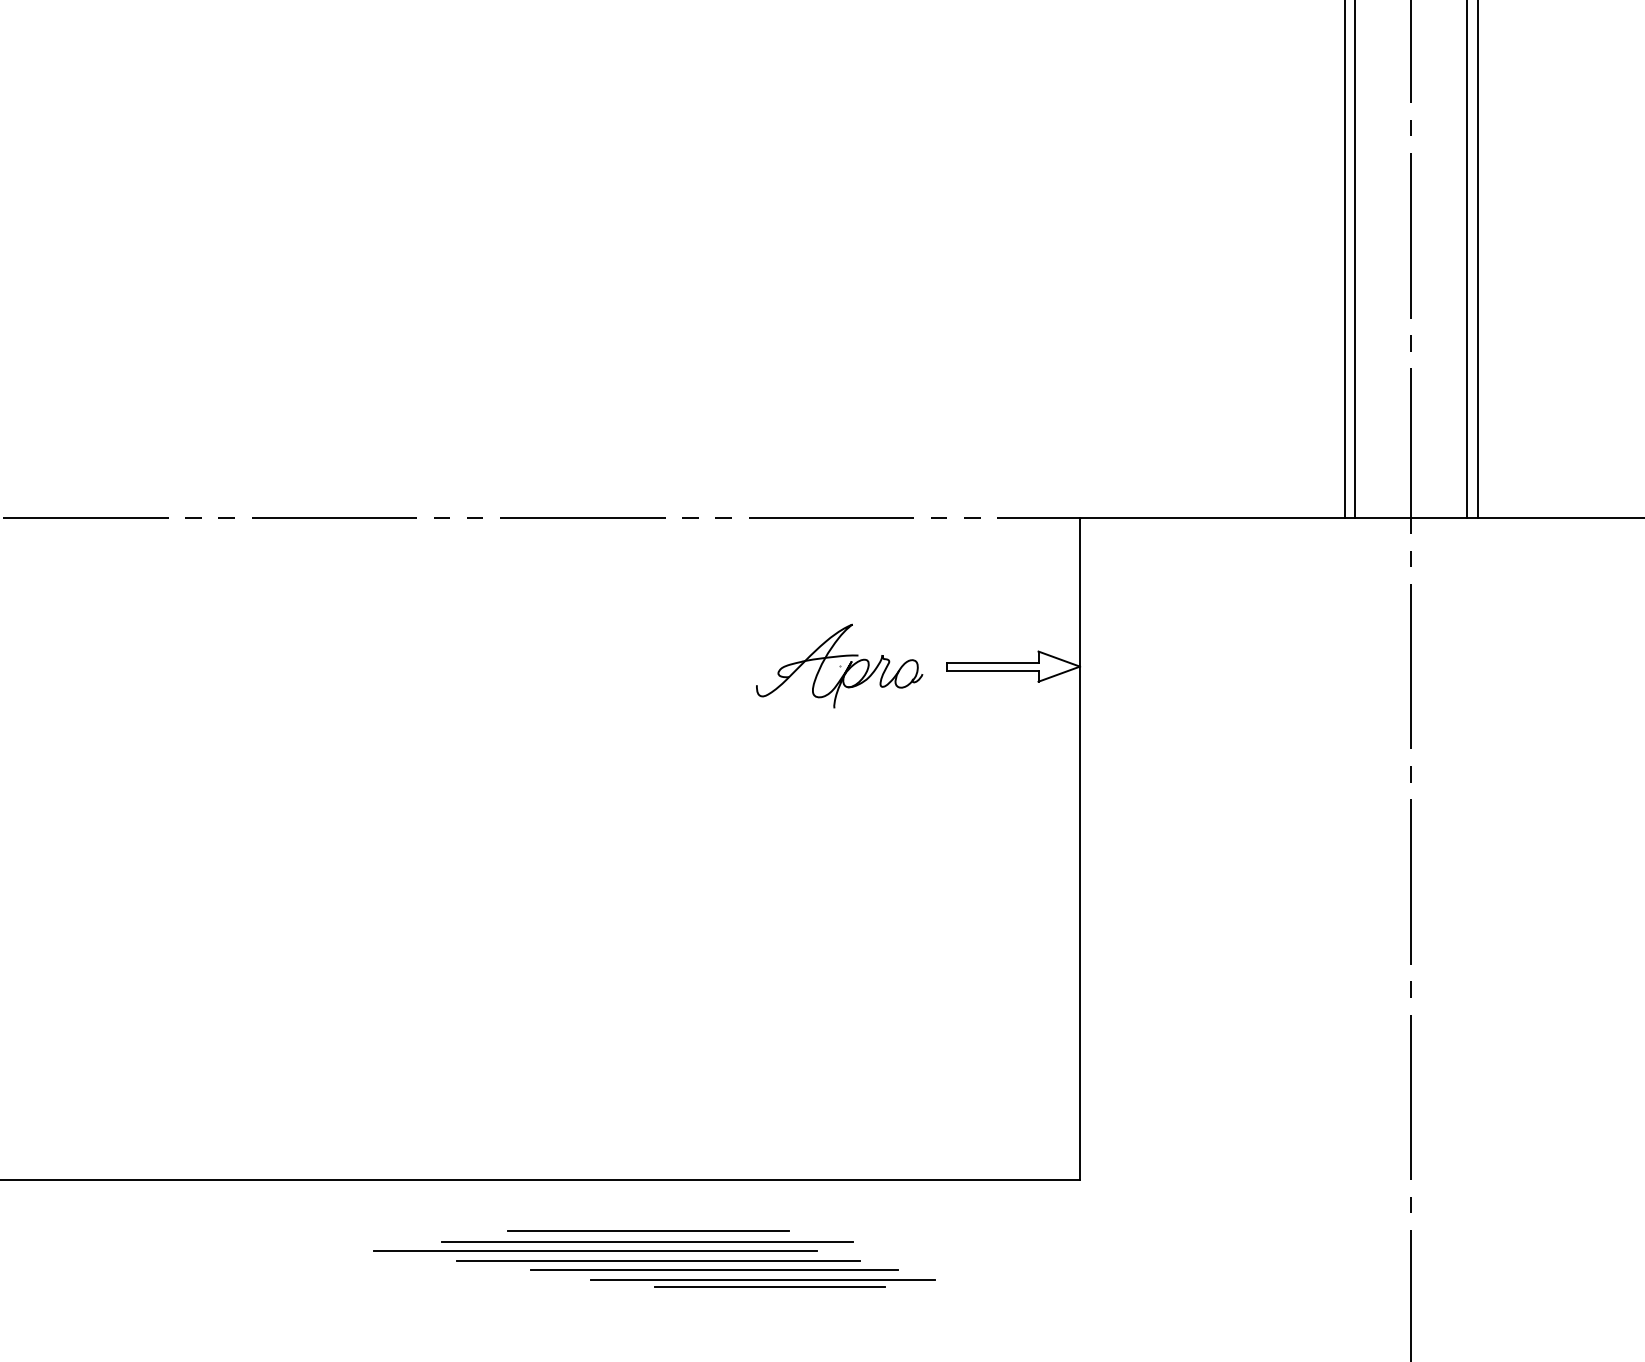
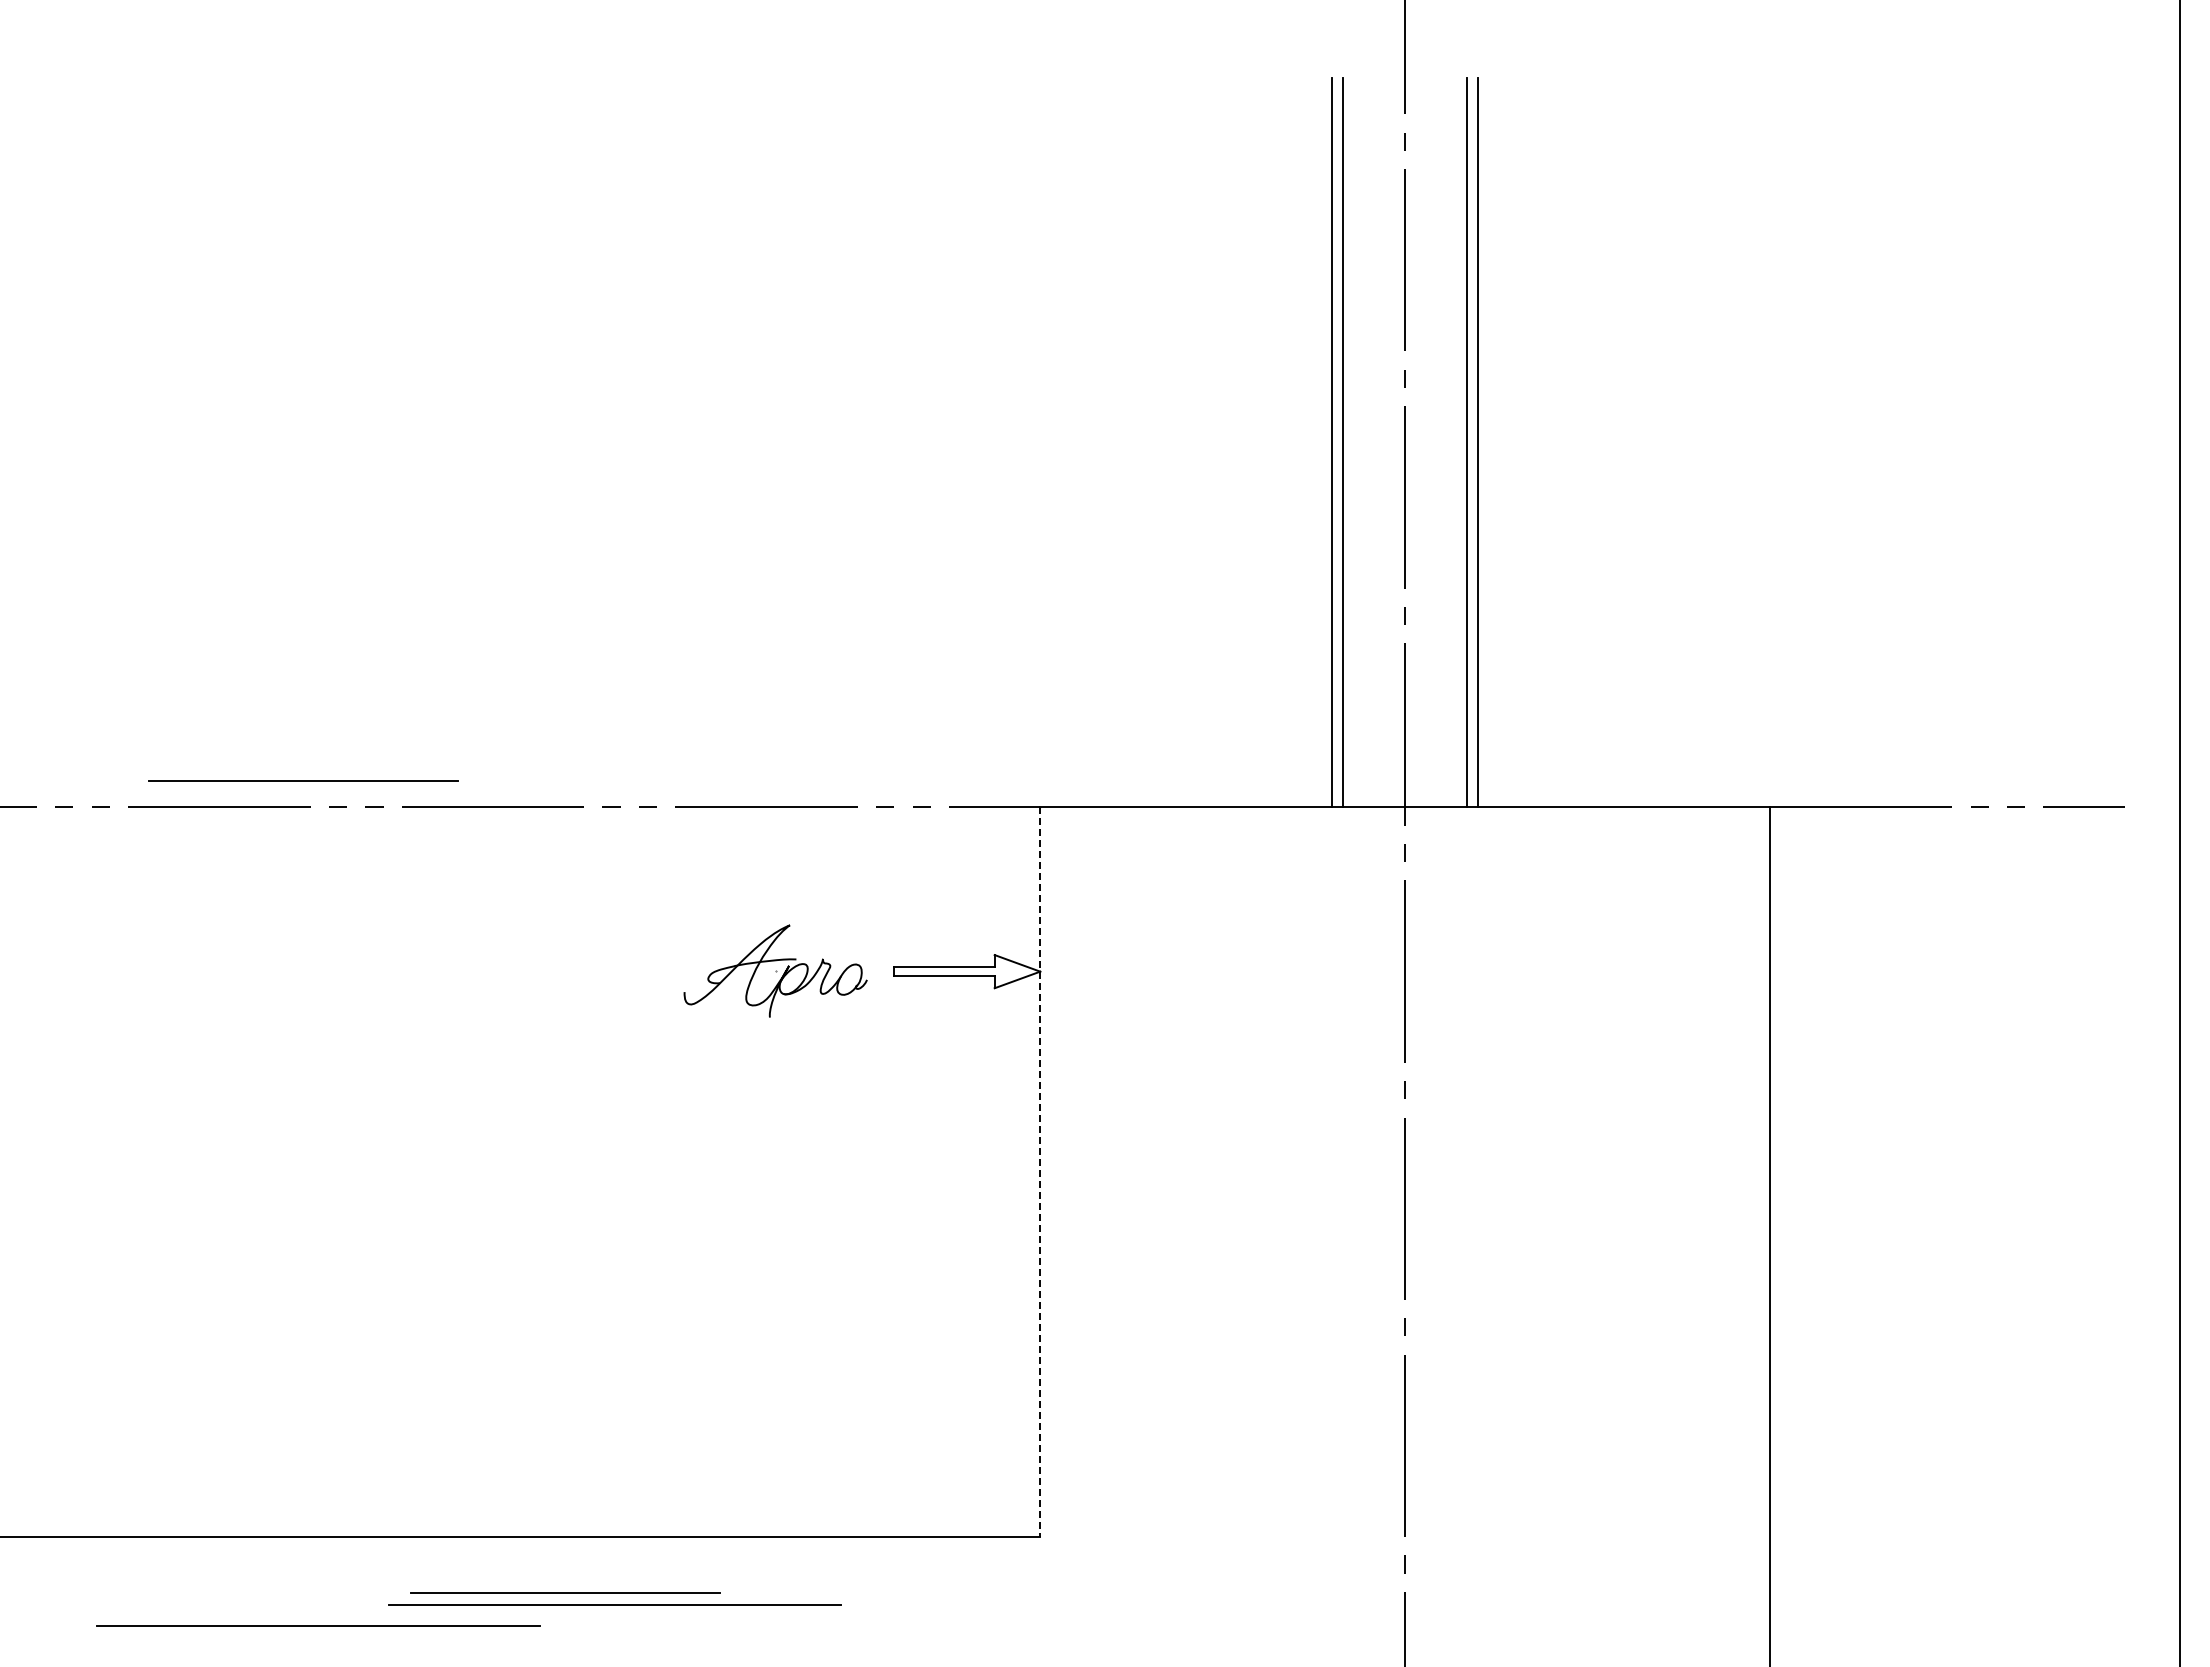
line: (410, 493) -> (303, 780), added
line: (1080, 849) -> (1040, 1172), solid -> dashed
line: (646, 1241) -> (614, 1604), moved
line: (595, 1251) -> (506, 1615), removed
line: (658, 1260) -> (318, 1625), moved
line: (714, 1270) -> (637, 1636), removed
line: (763, 1278) -> (691, 1645), removed
line: (769, 1286) -> (698, 1654), removed

